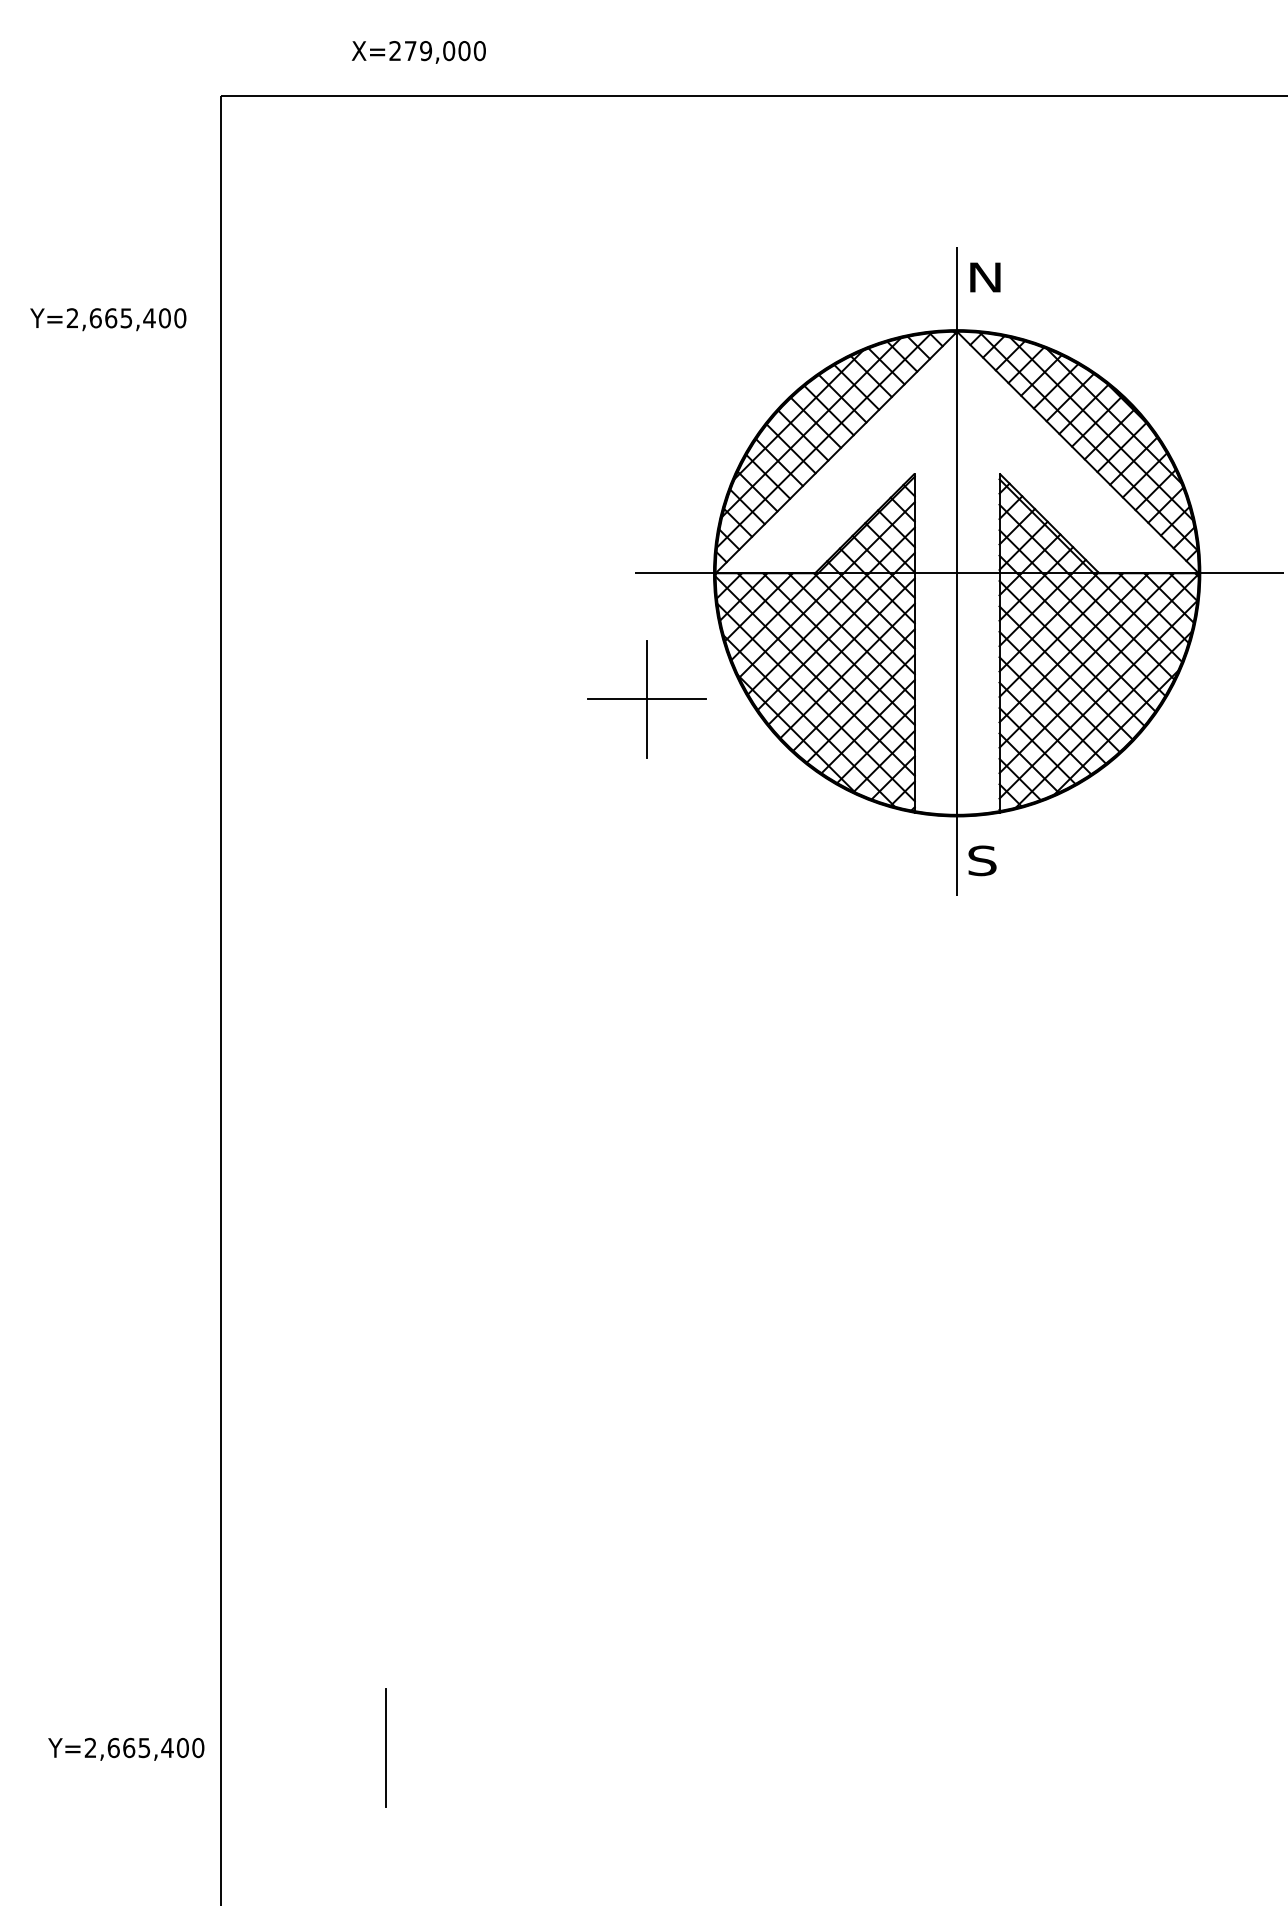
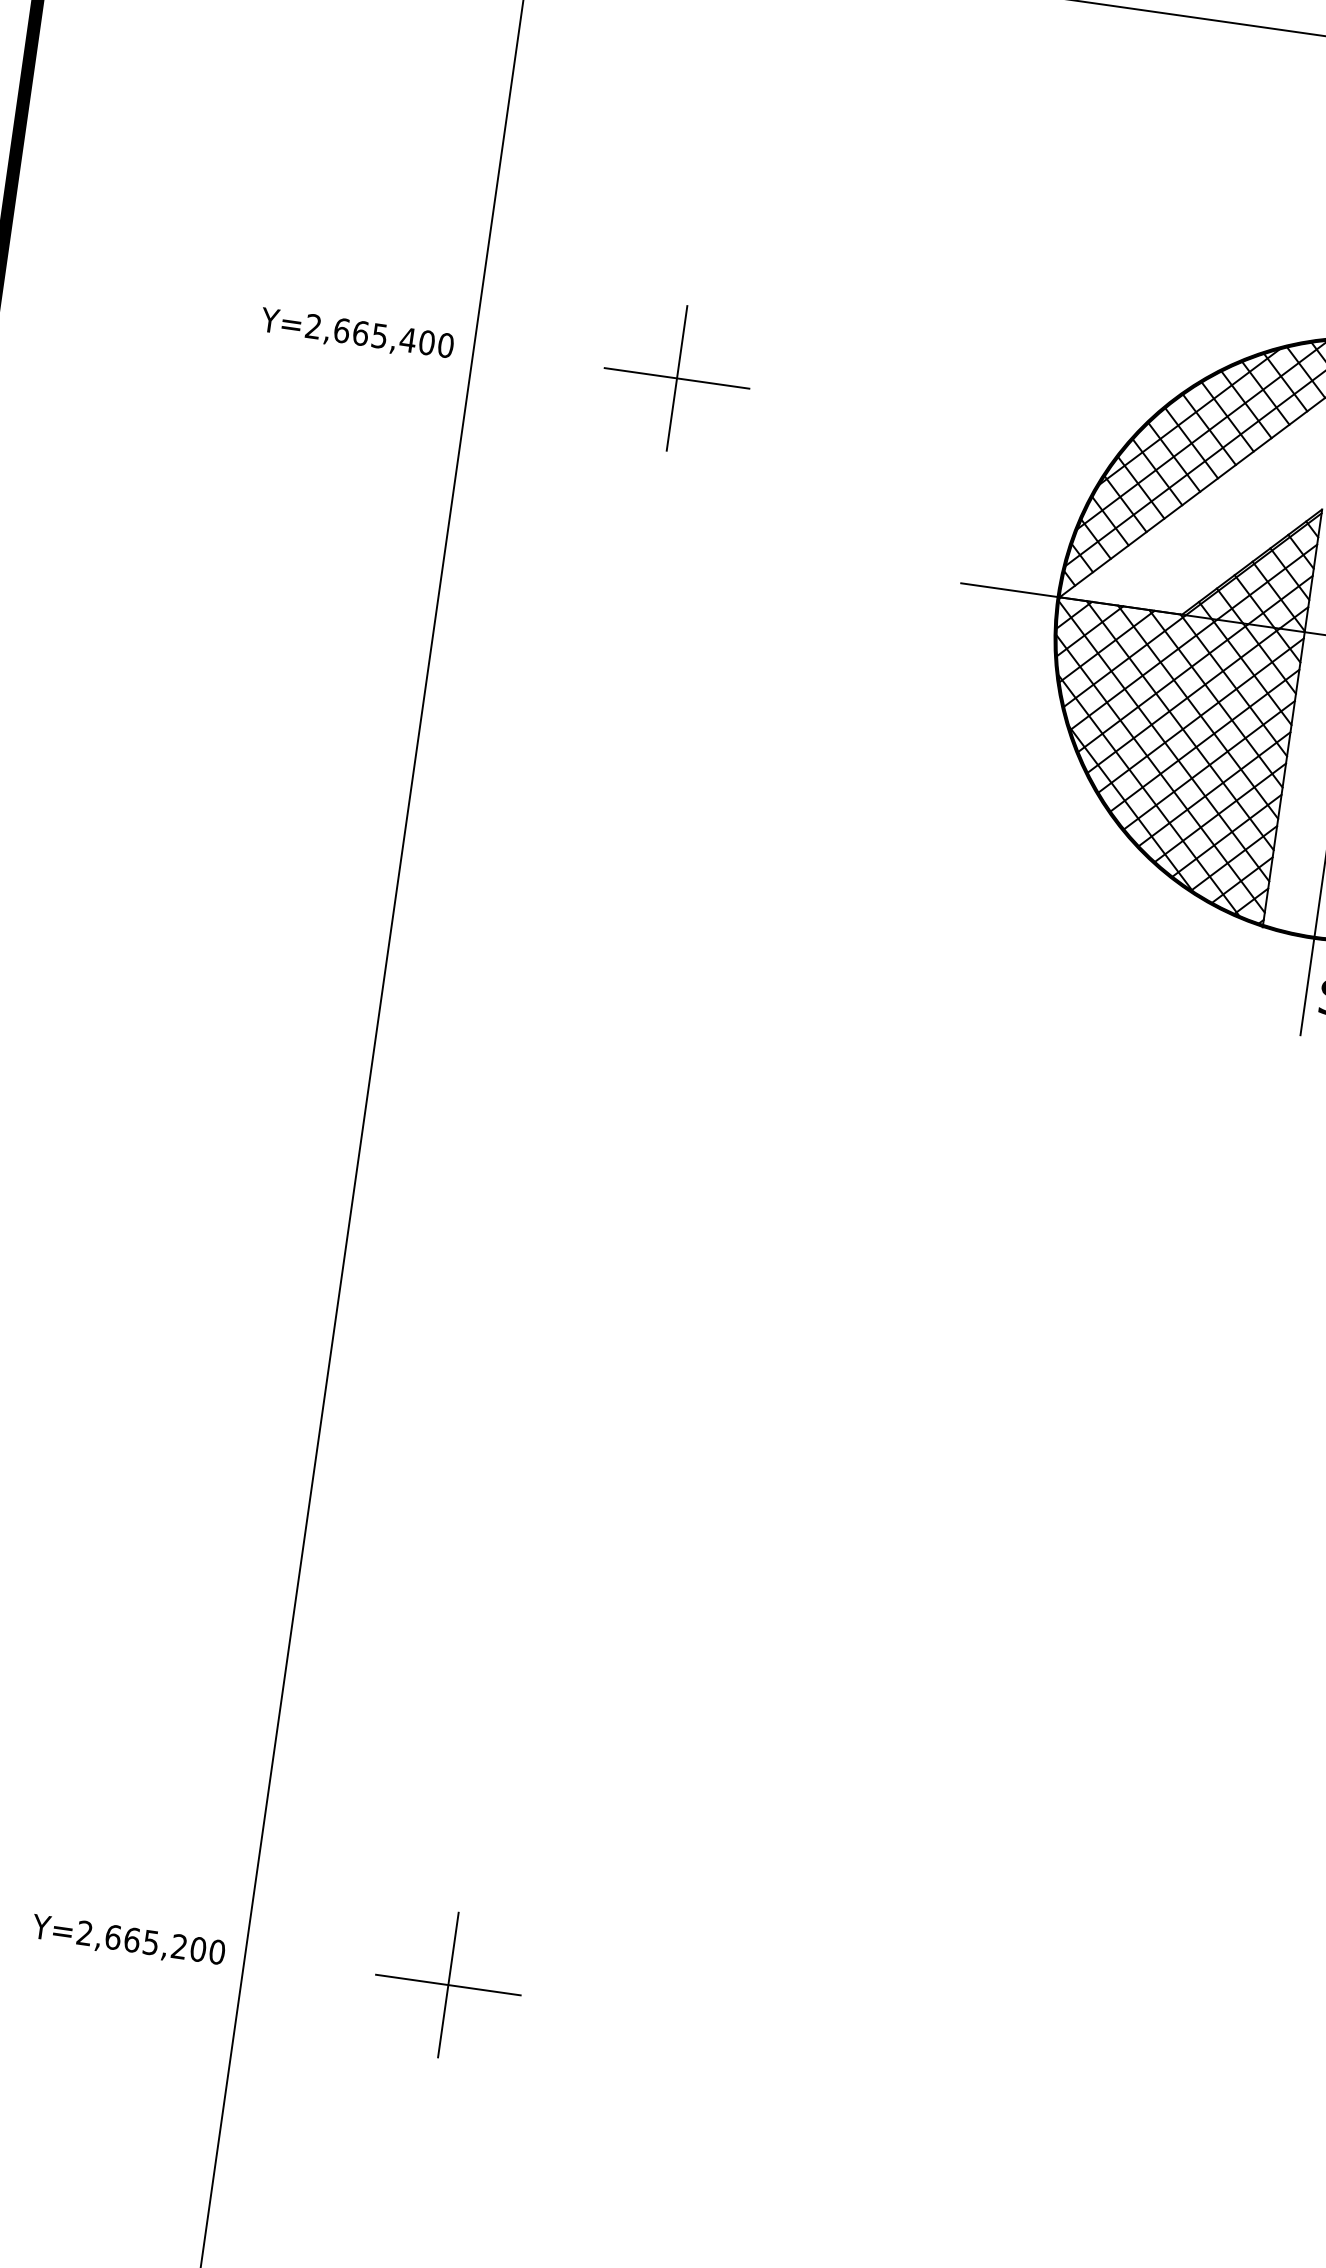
text: (108, 319) -> (357, 334), moved
part: (646, 699) -> (676, 378), moved
text: (167, 1747) -> (179, 1946), Y=2,665,400 -> Y=2,665,200
line: (385, 1748) -> (447, 1985), added

